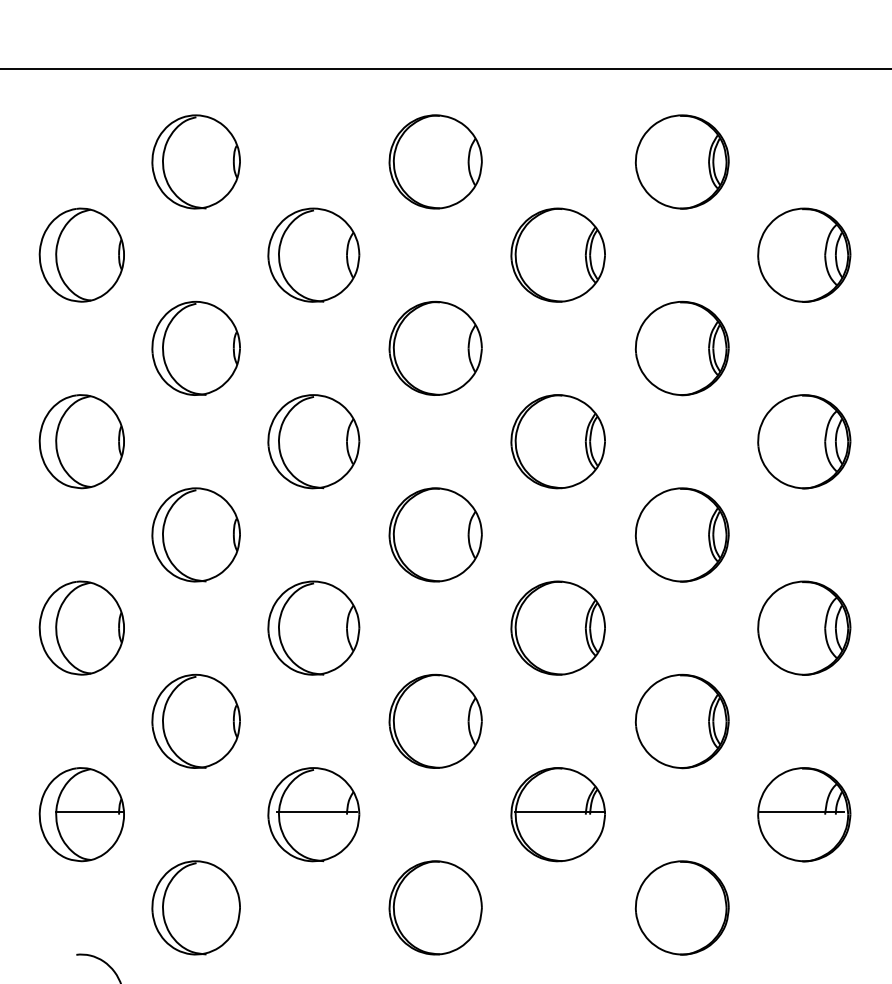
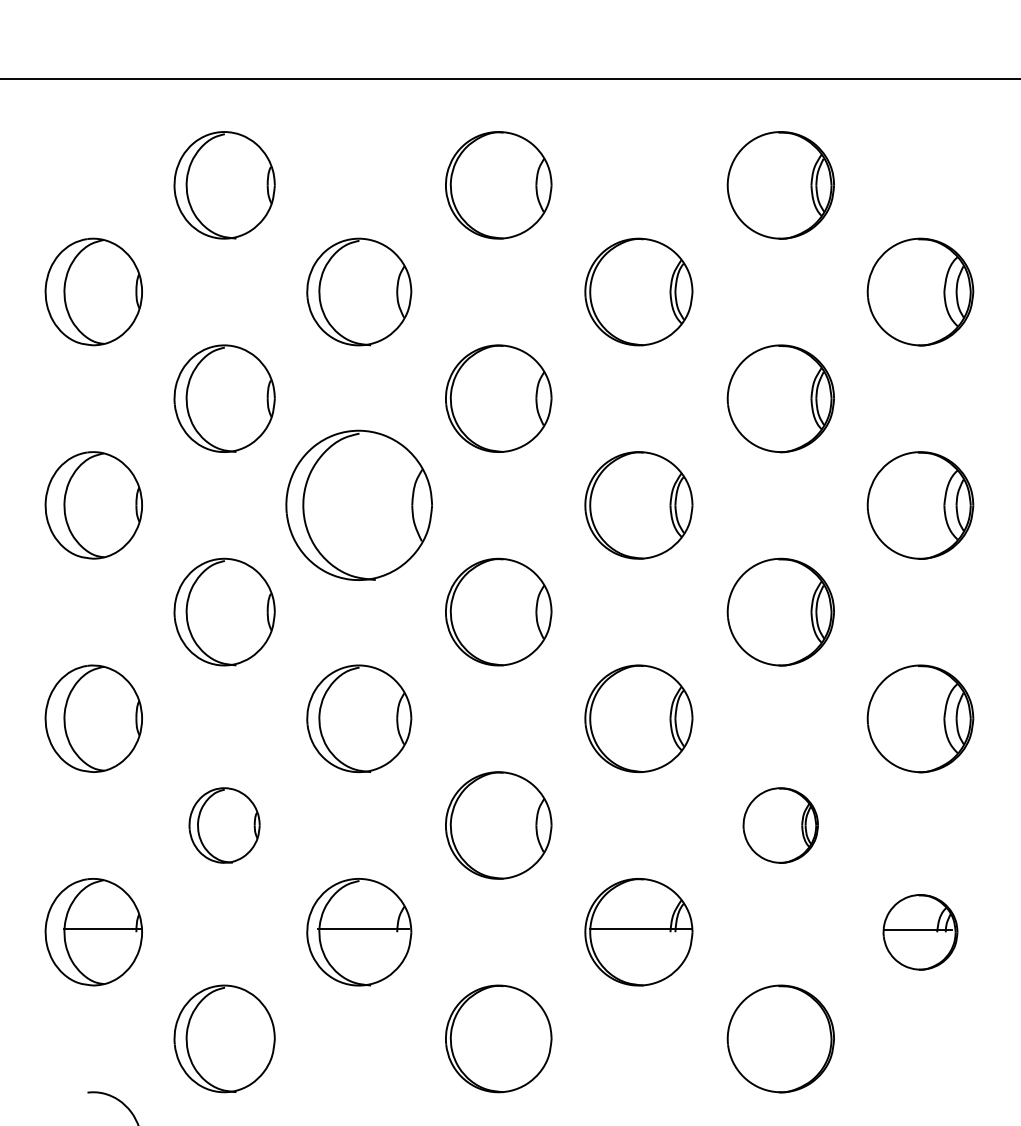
part: (314, 441) -> (359, 505), size x1.4
part: (196, 721) -> (224, 825), size x0.7
part: (681, 721) -> (780, 825), size x0.7
part: (804, 814) -> (920, 932), size x0.7

